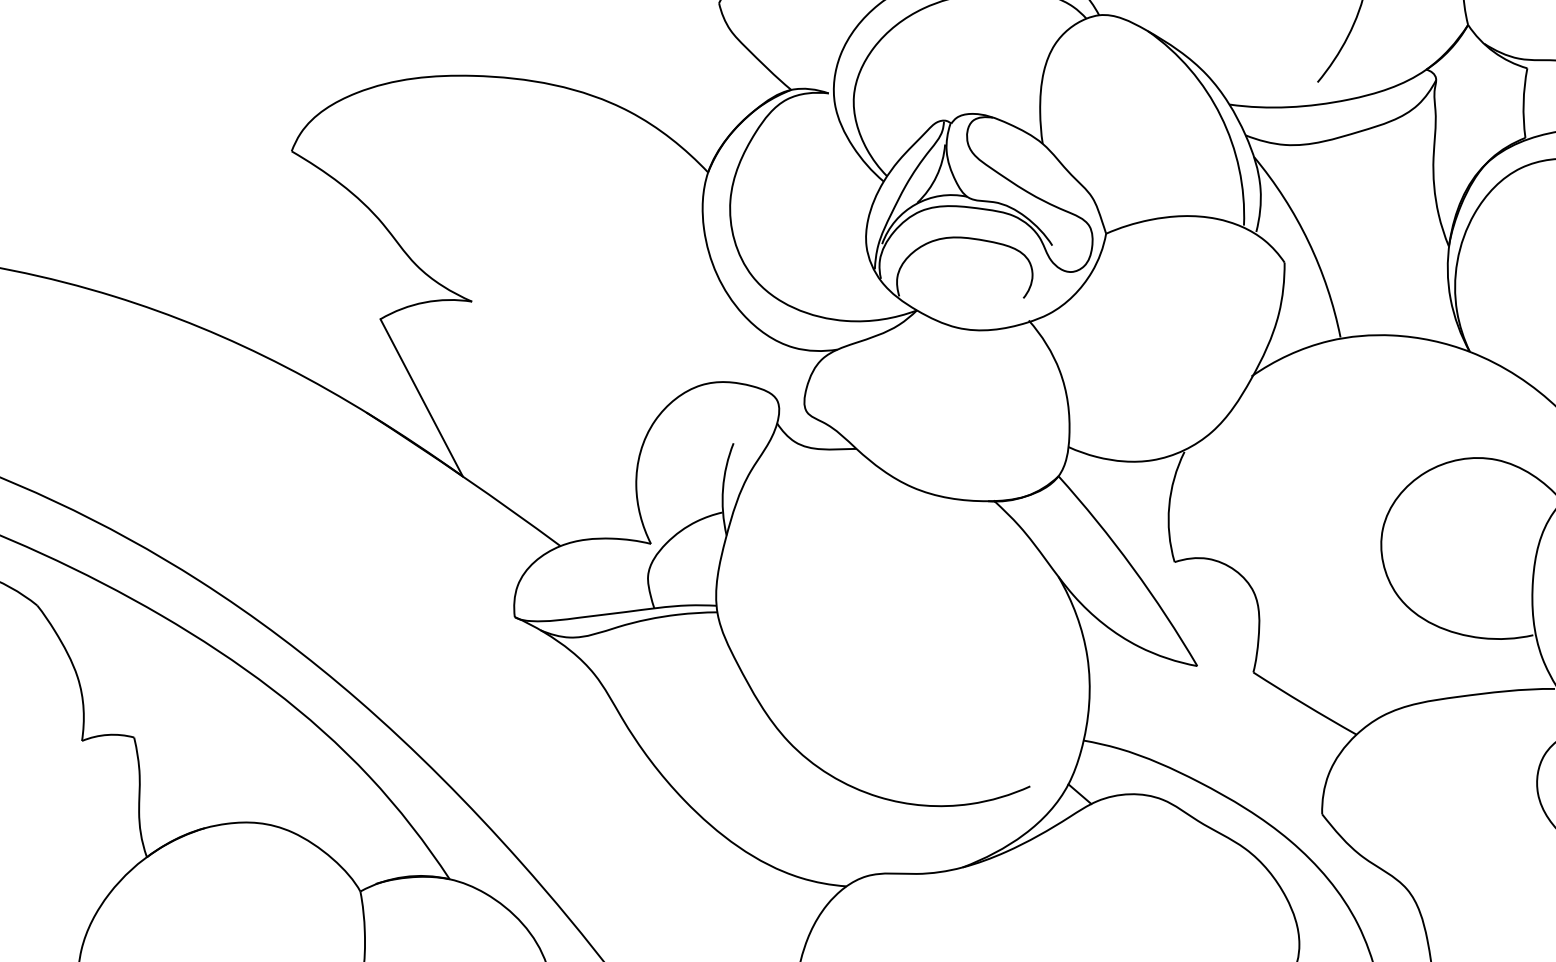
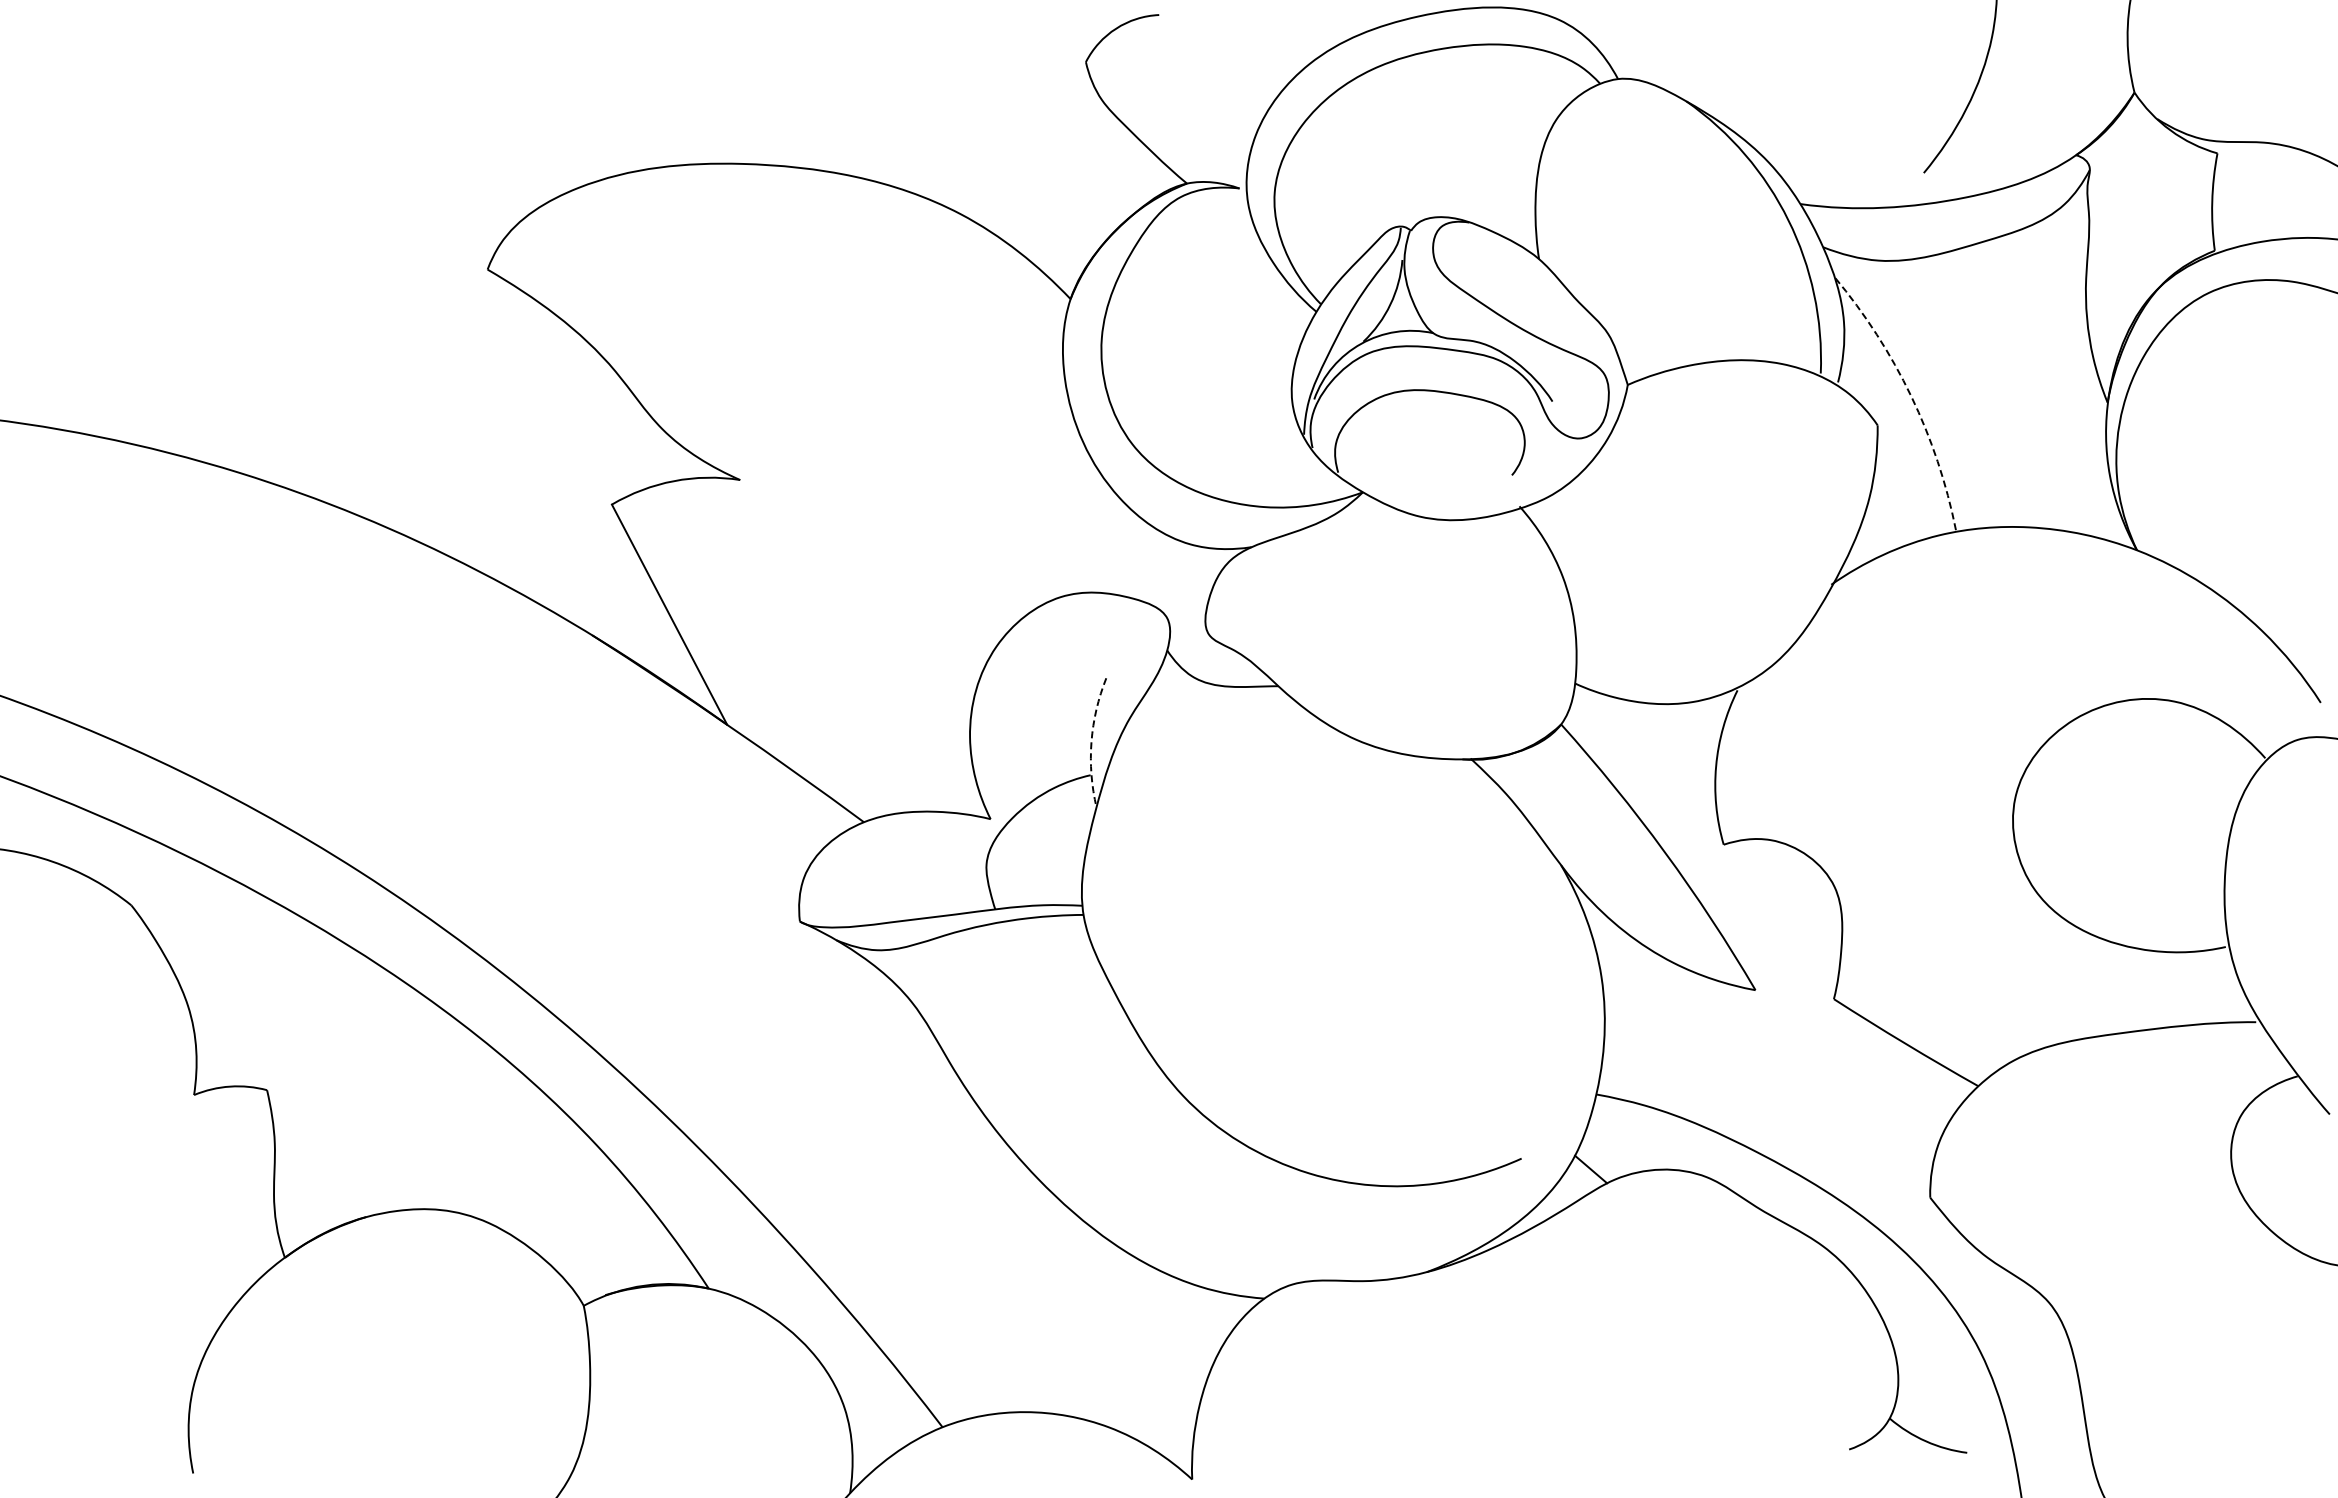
arc: (1308, 242) -> (1911, 396), solid -> dashed
arc: (723, 489) -> (1091, 742), solid -> dashed

